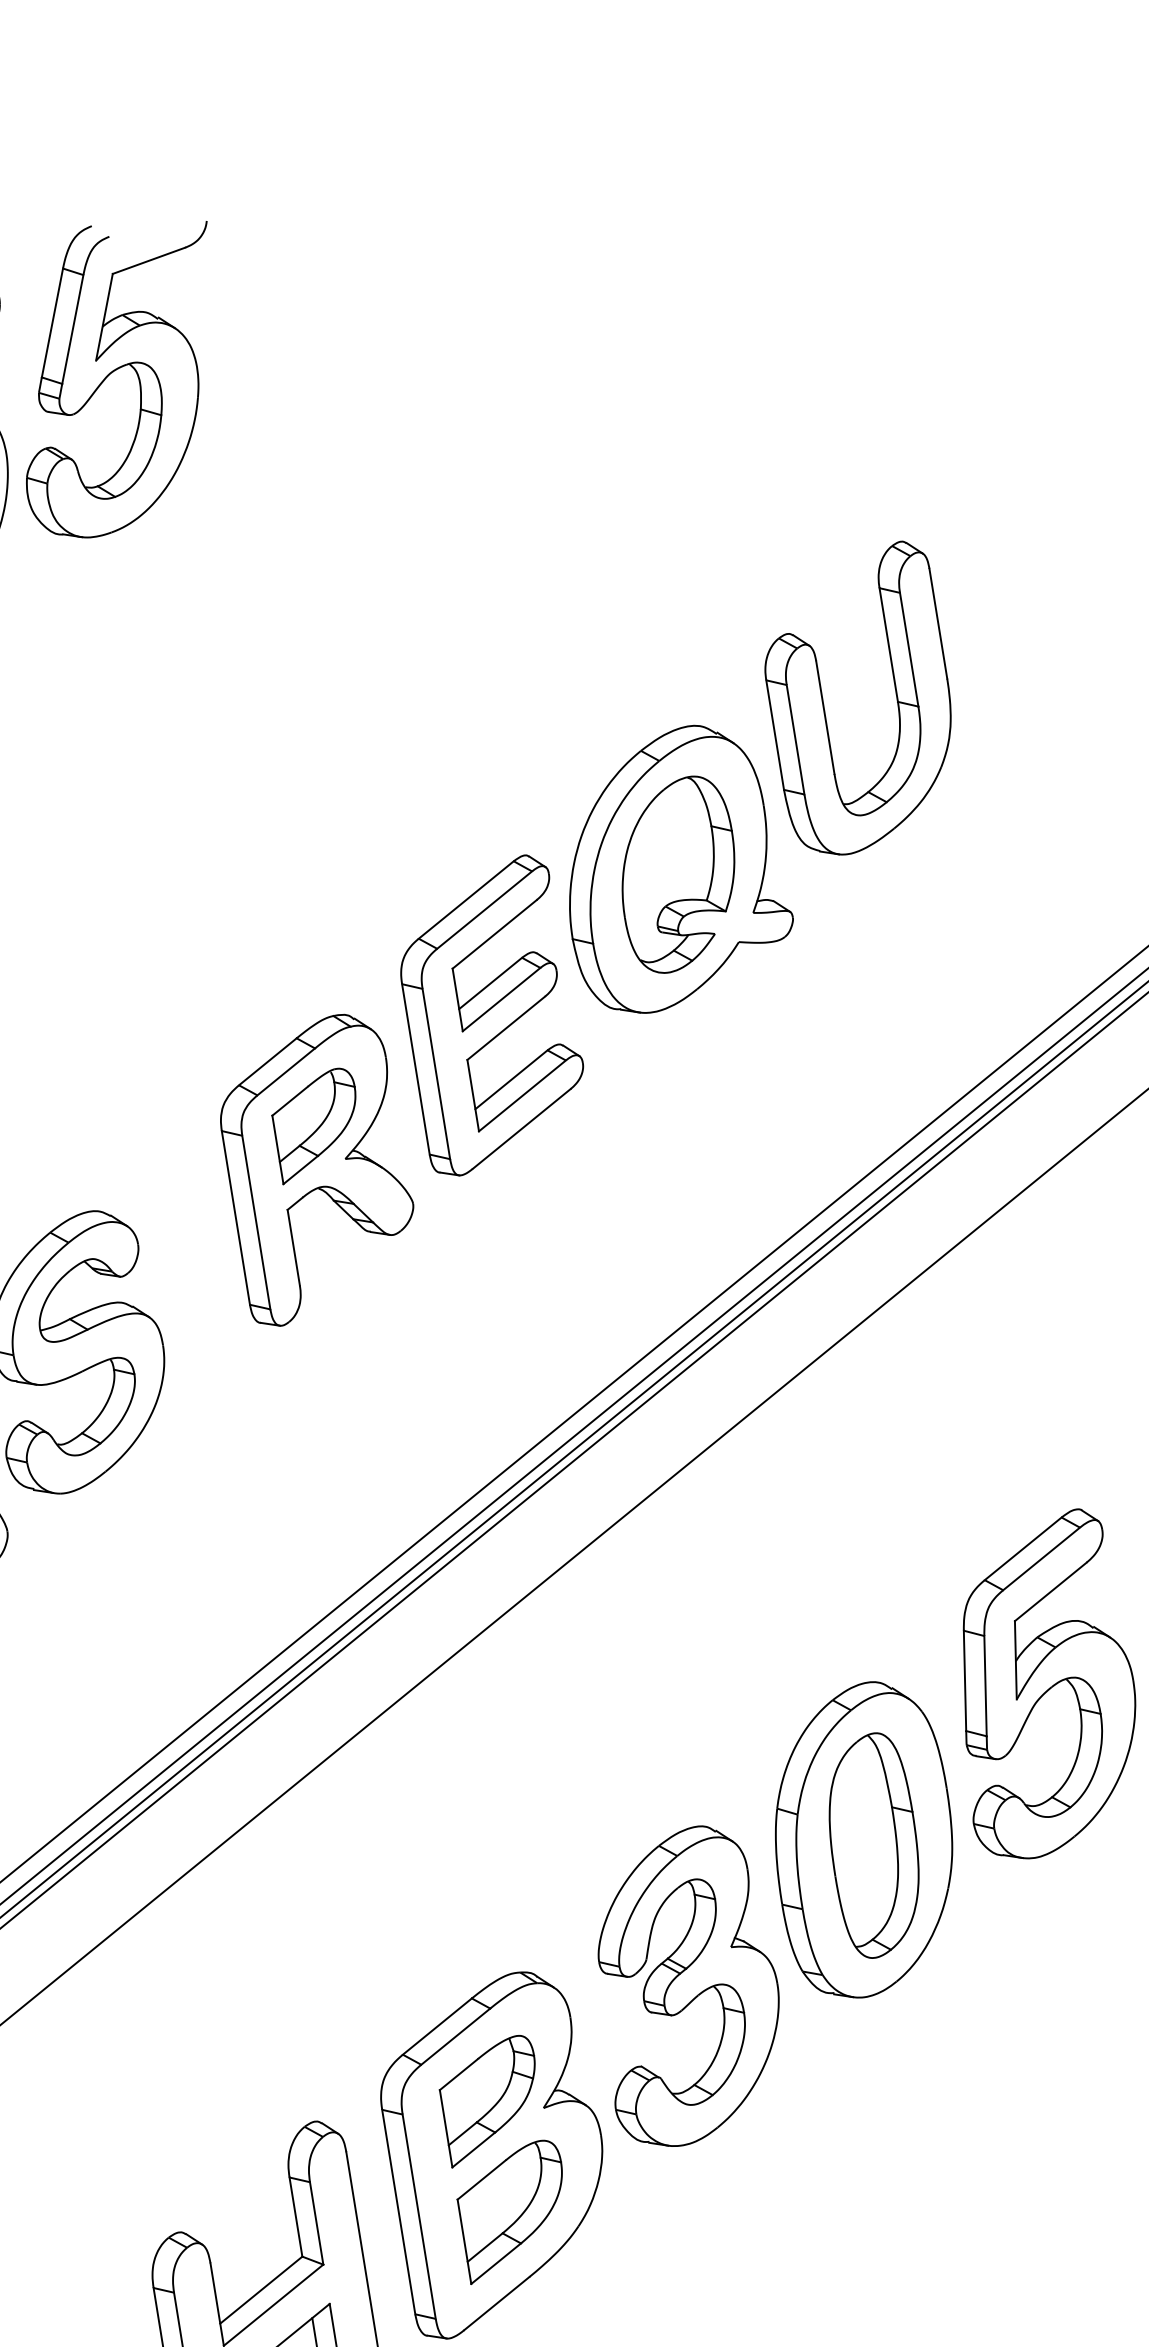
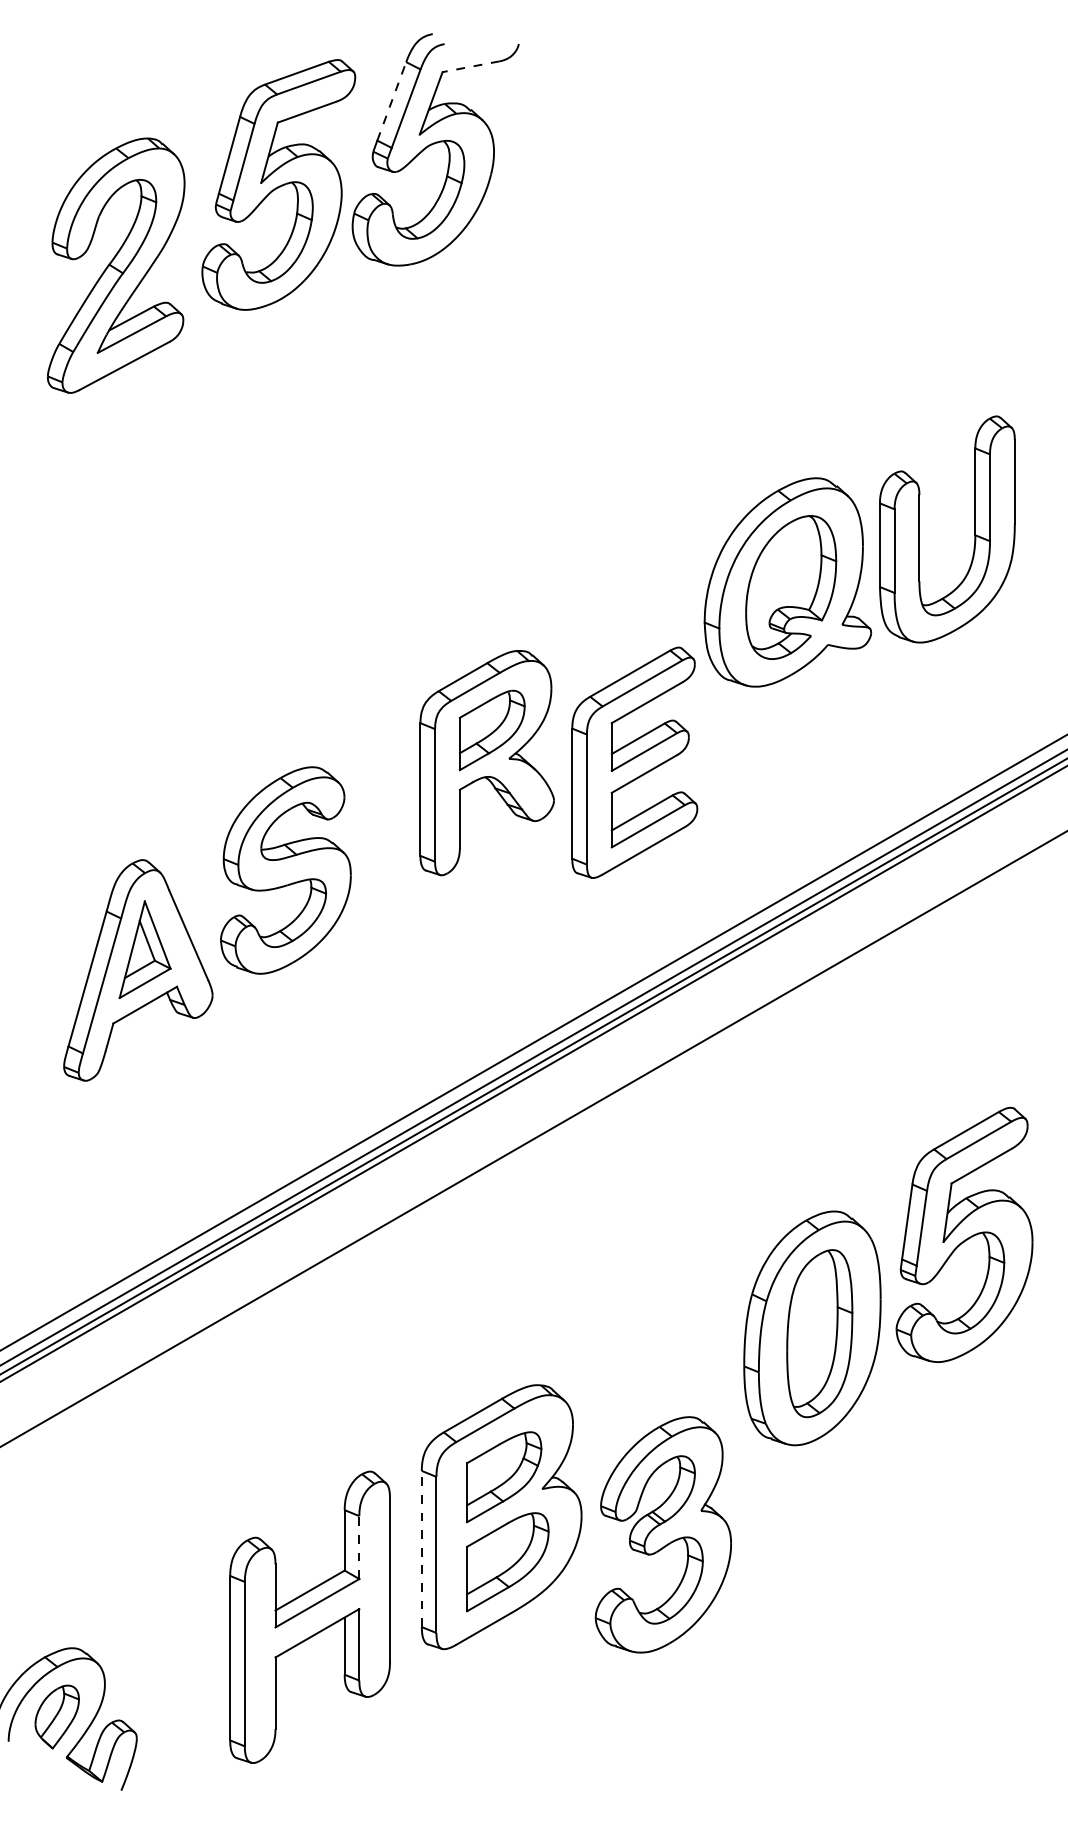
line: (148, 260) -> (470, 66), solid -> dashed
line: (52, 323) -> (391, 101), solid -> dashed
part: (895, 694) -> (974, 529), moved
part: (490, 1015) -> (634, 762), moved
part: (685, 1986) -> (662, 1534), moved
line: (398, 2211) -> (421, 1548), solid -> dashed
line: (316, 2223) -> (359, 1547), solid -> dashed

